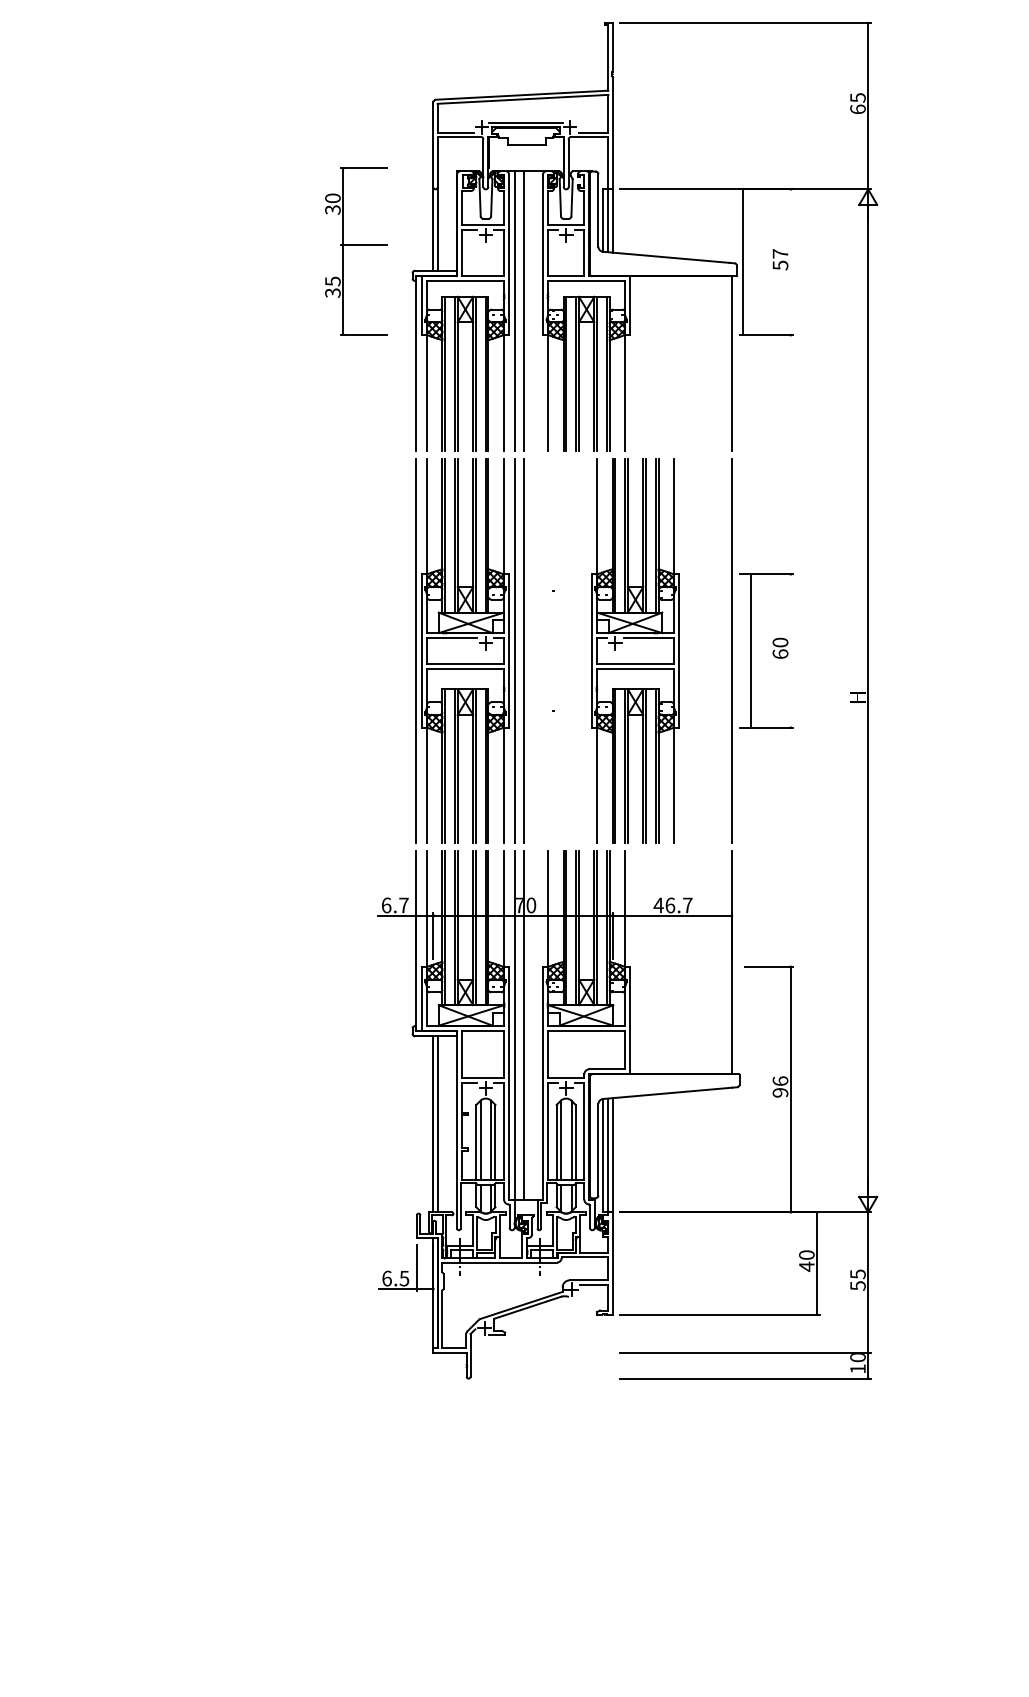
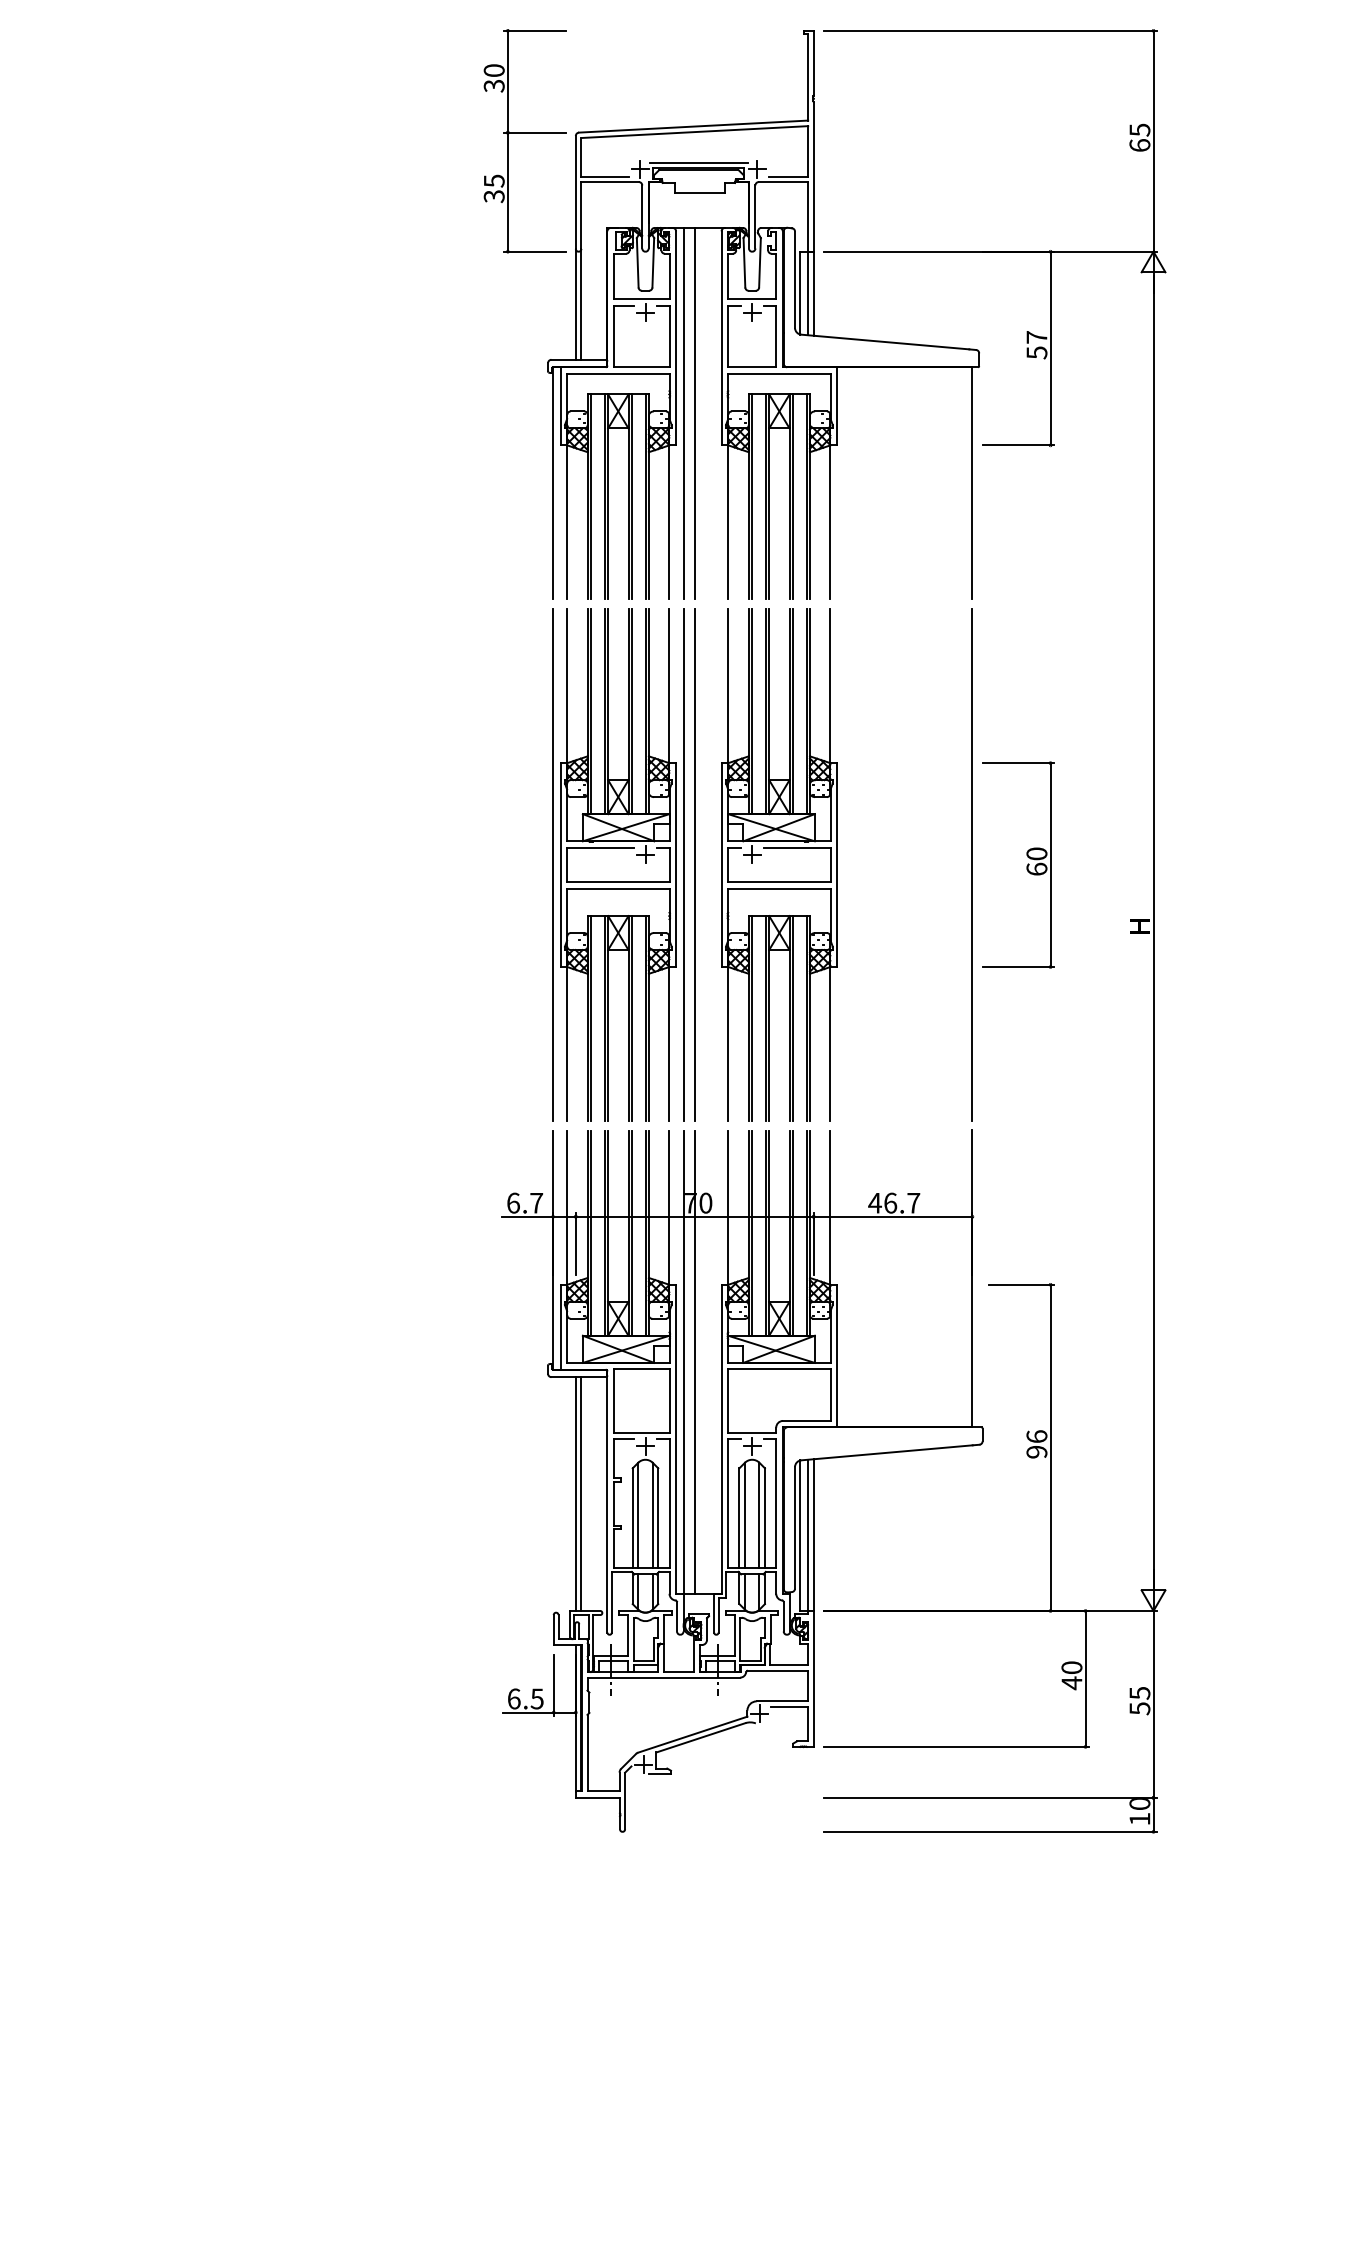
part: (355, 245) -> (524, 133), moved
line: (742, 262) -> (1050, 348), moved
part: (635, 650) -> (779, 864), moved
line: (750, 651) -> (1050, 865), moved

